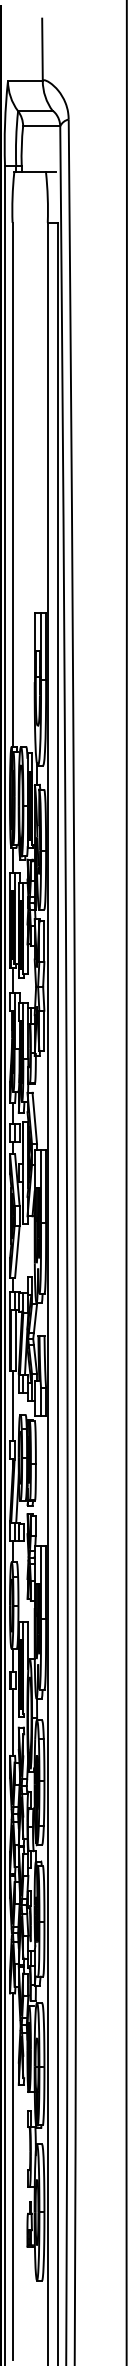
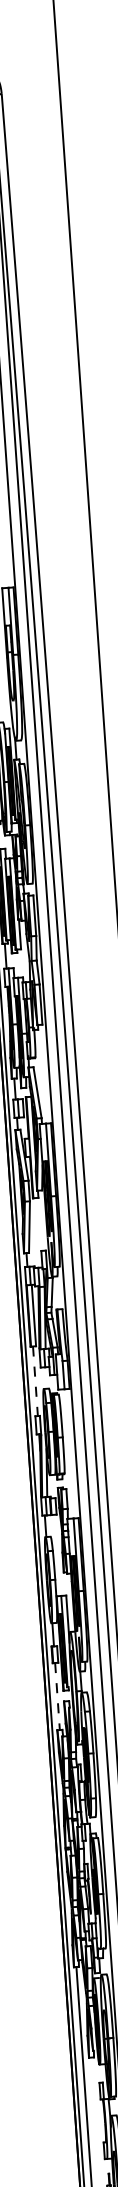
line: (12, 1406) -> (35, 1381), solid -> dashed
line: (12, 1722) -> (57, 1696), solid -> dashed

